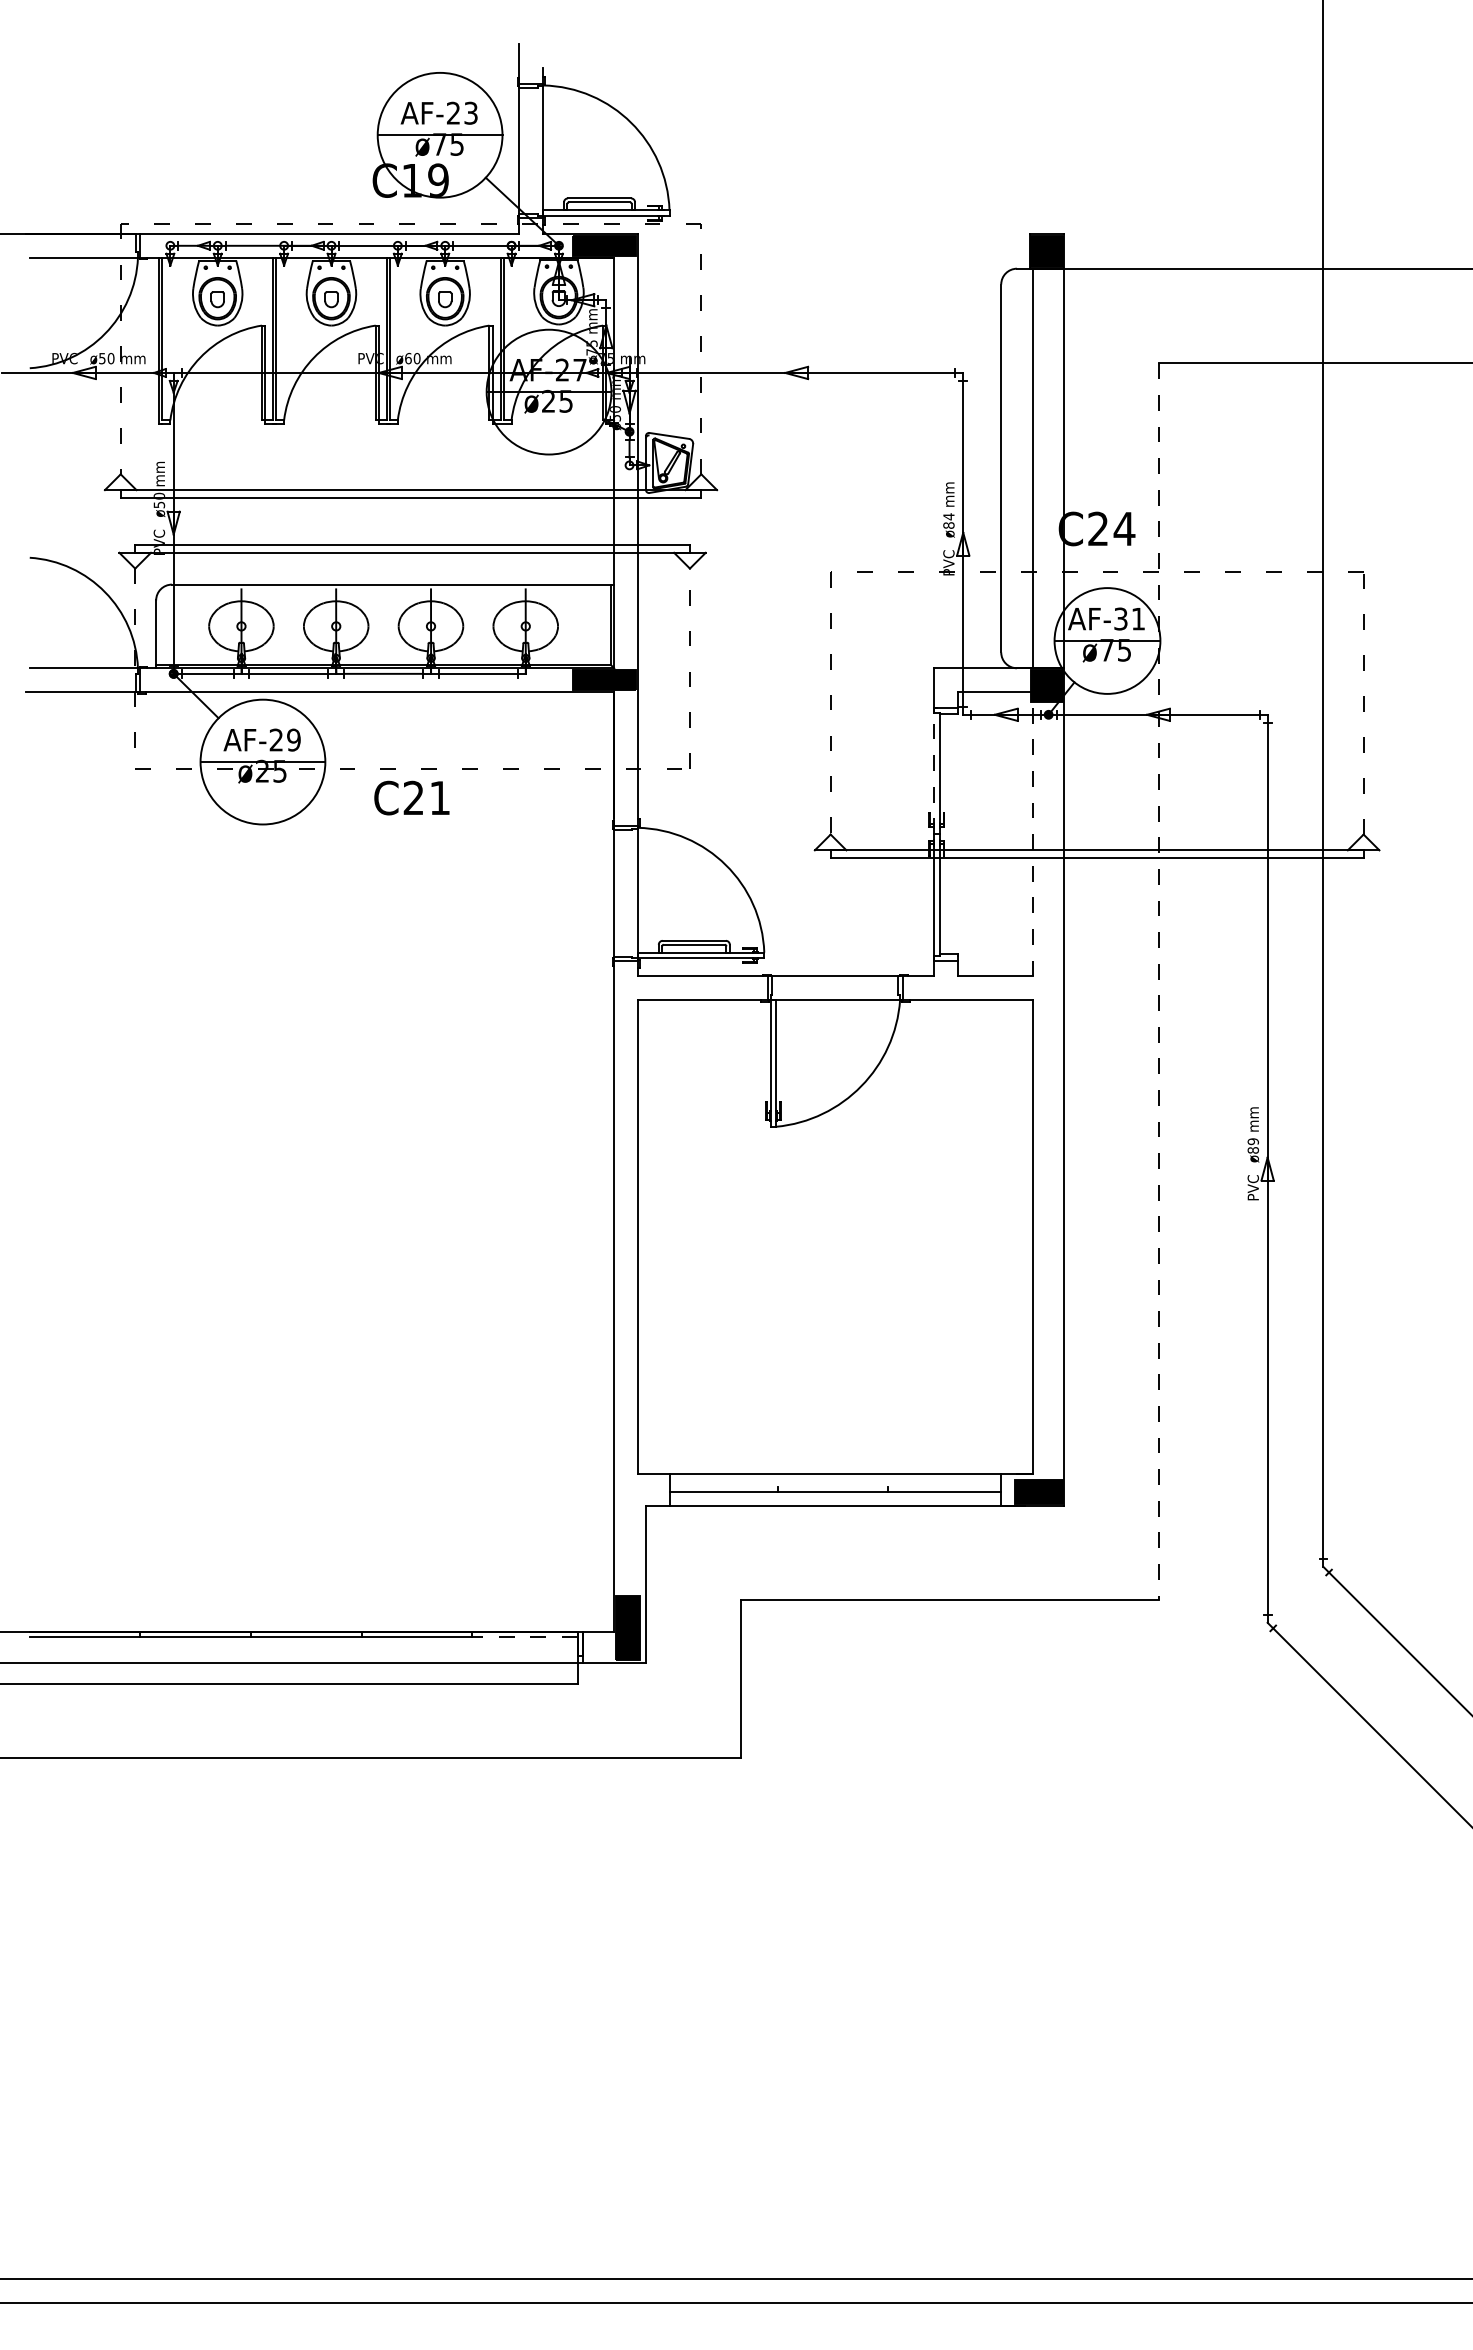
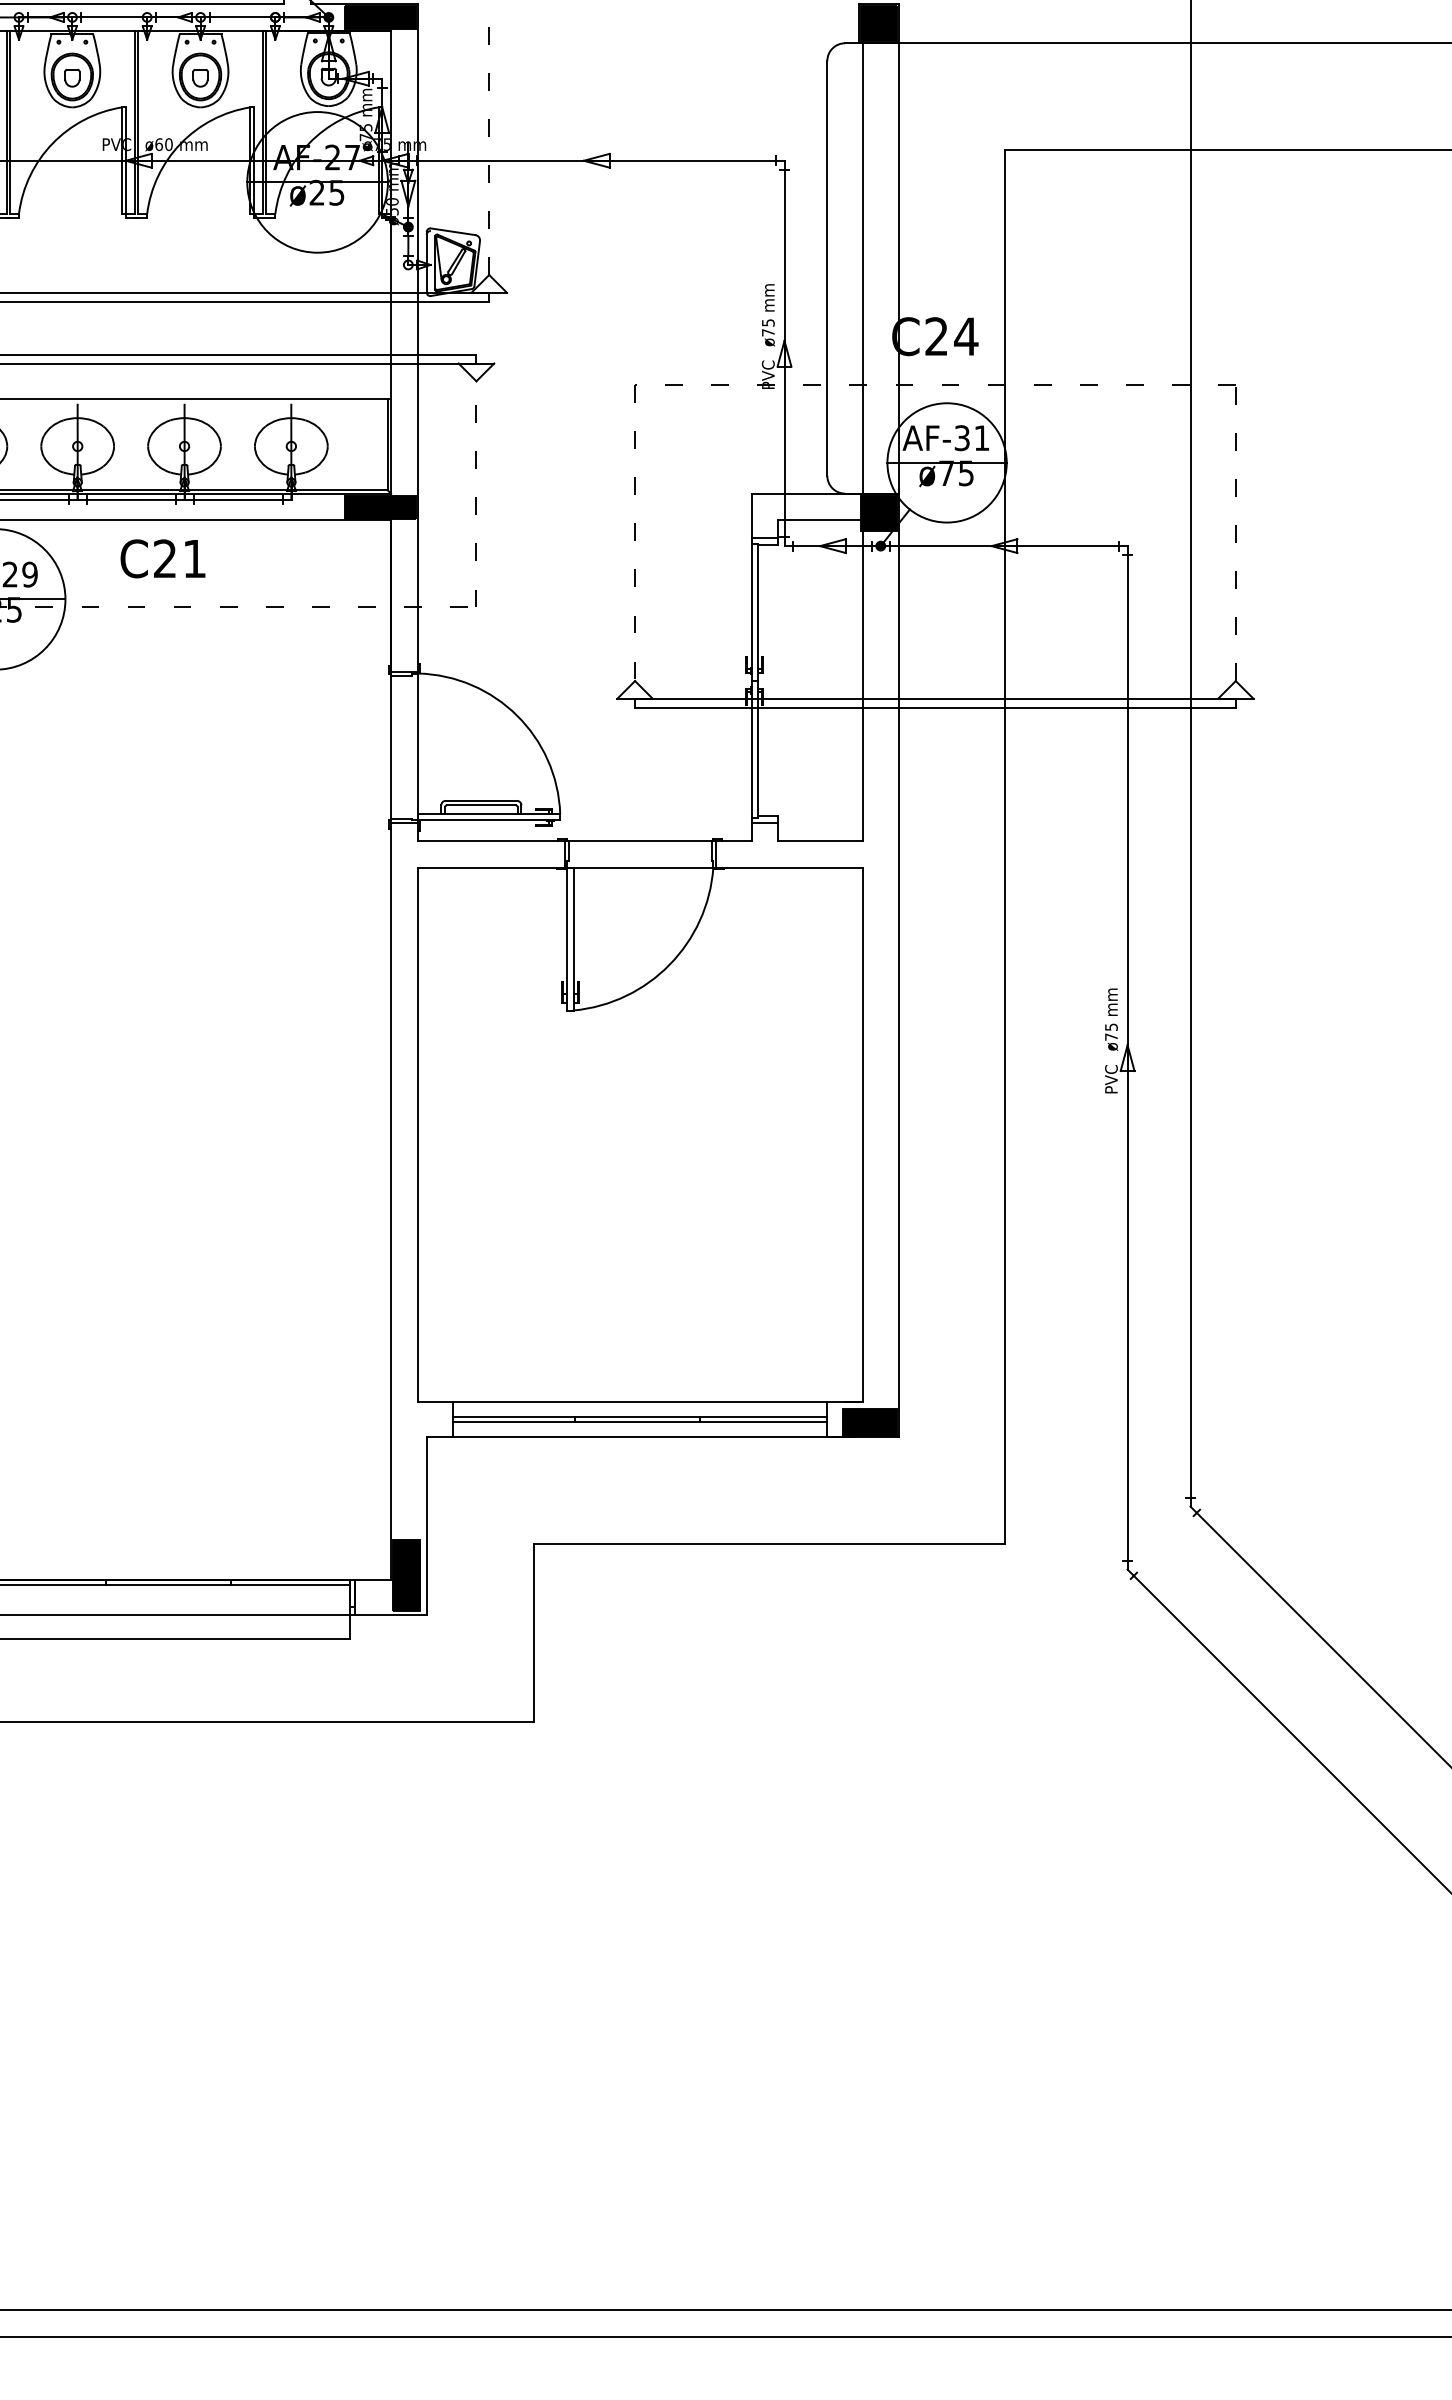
text: (948, 520) -> (767, 327), ø84 -> ø75
line: (934, 773) -> (752, 612), dashed -> solid
text: (411, 797) -> (162, 558), moved
line: (1032, 833) -> (862, 679), dashed -> solid
line: (1159, 982) -> (1005, 847), dashed -> solid
text: (1252, 1145) -> (1110, 1031), ø89 -> ø75
line: (835, 1487) -> (640, 1417), added
line: (524, 1636) -> (289, 1585), dashed -> solid

